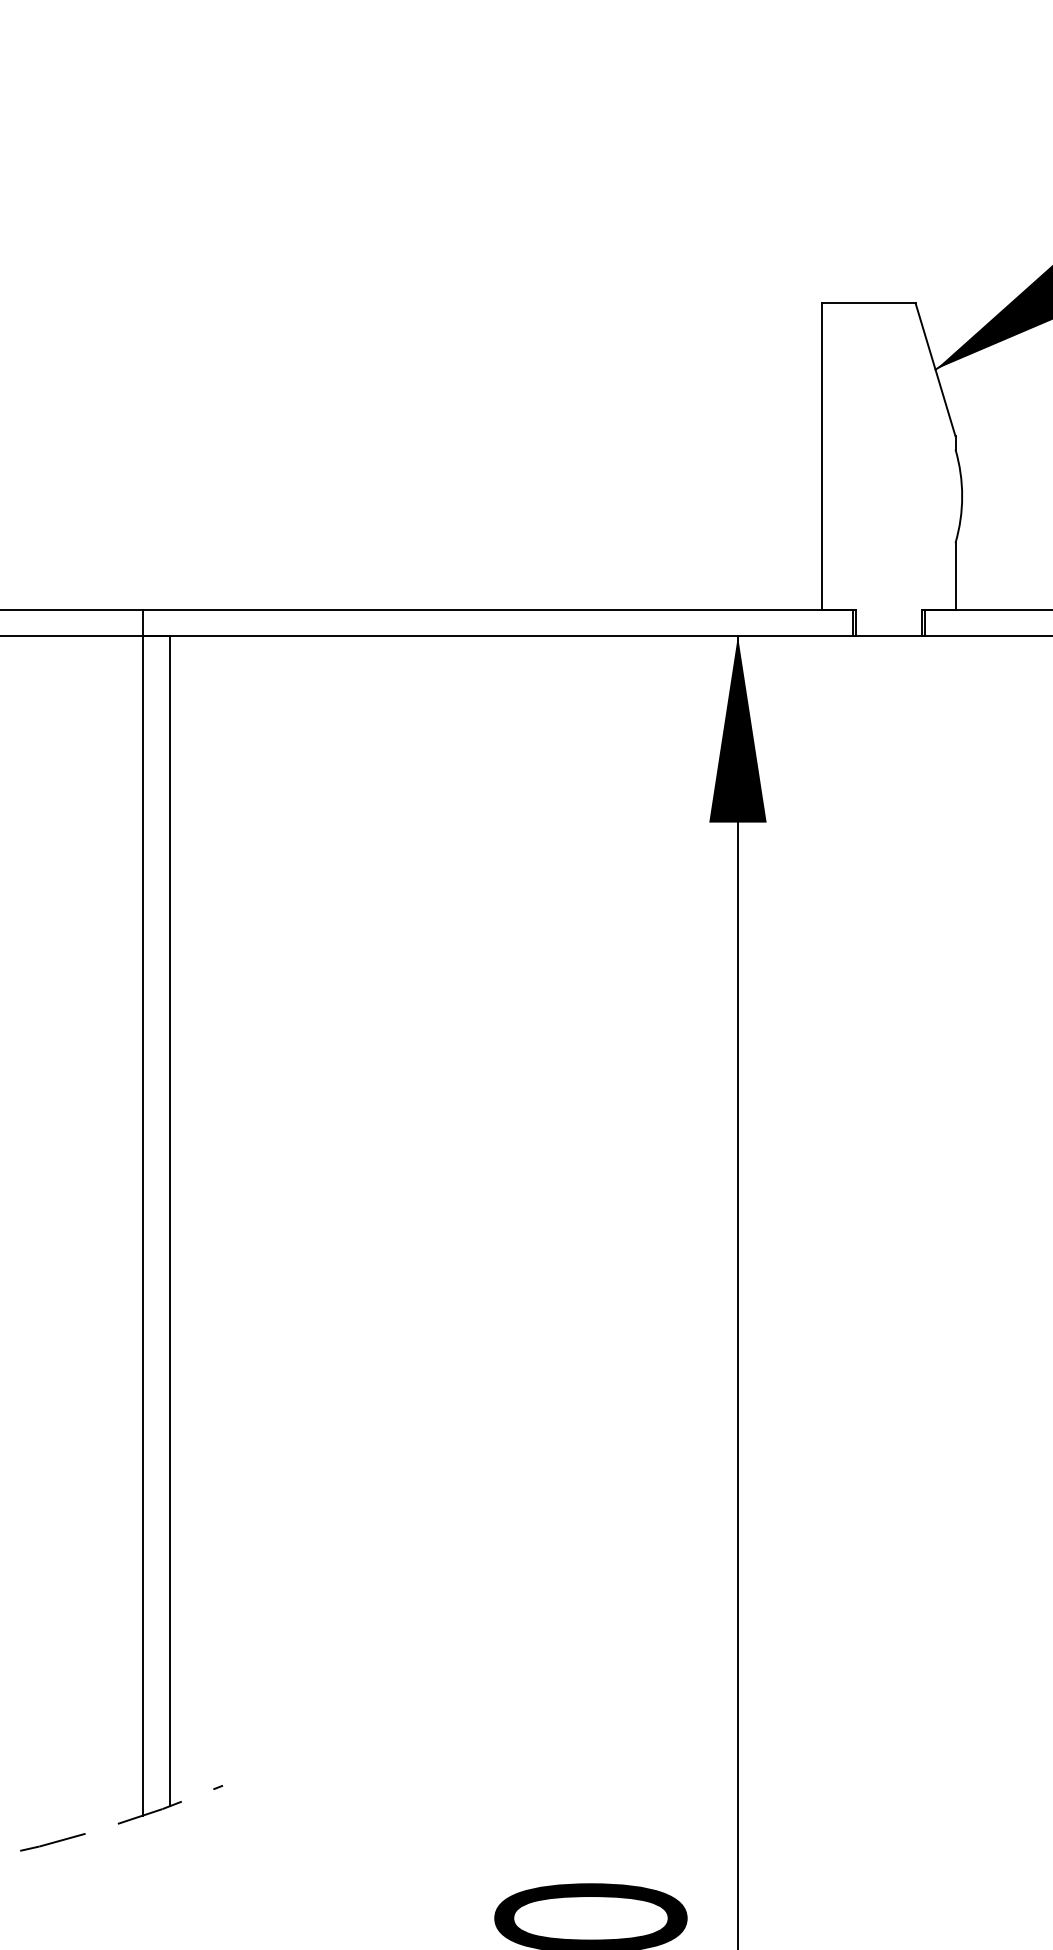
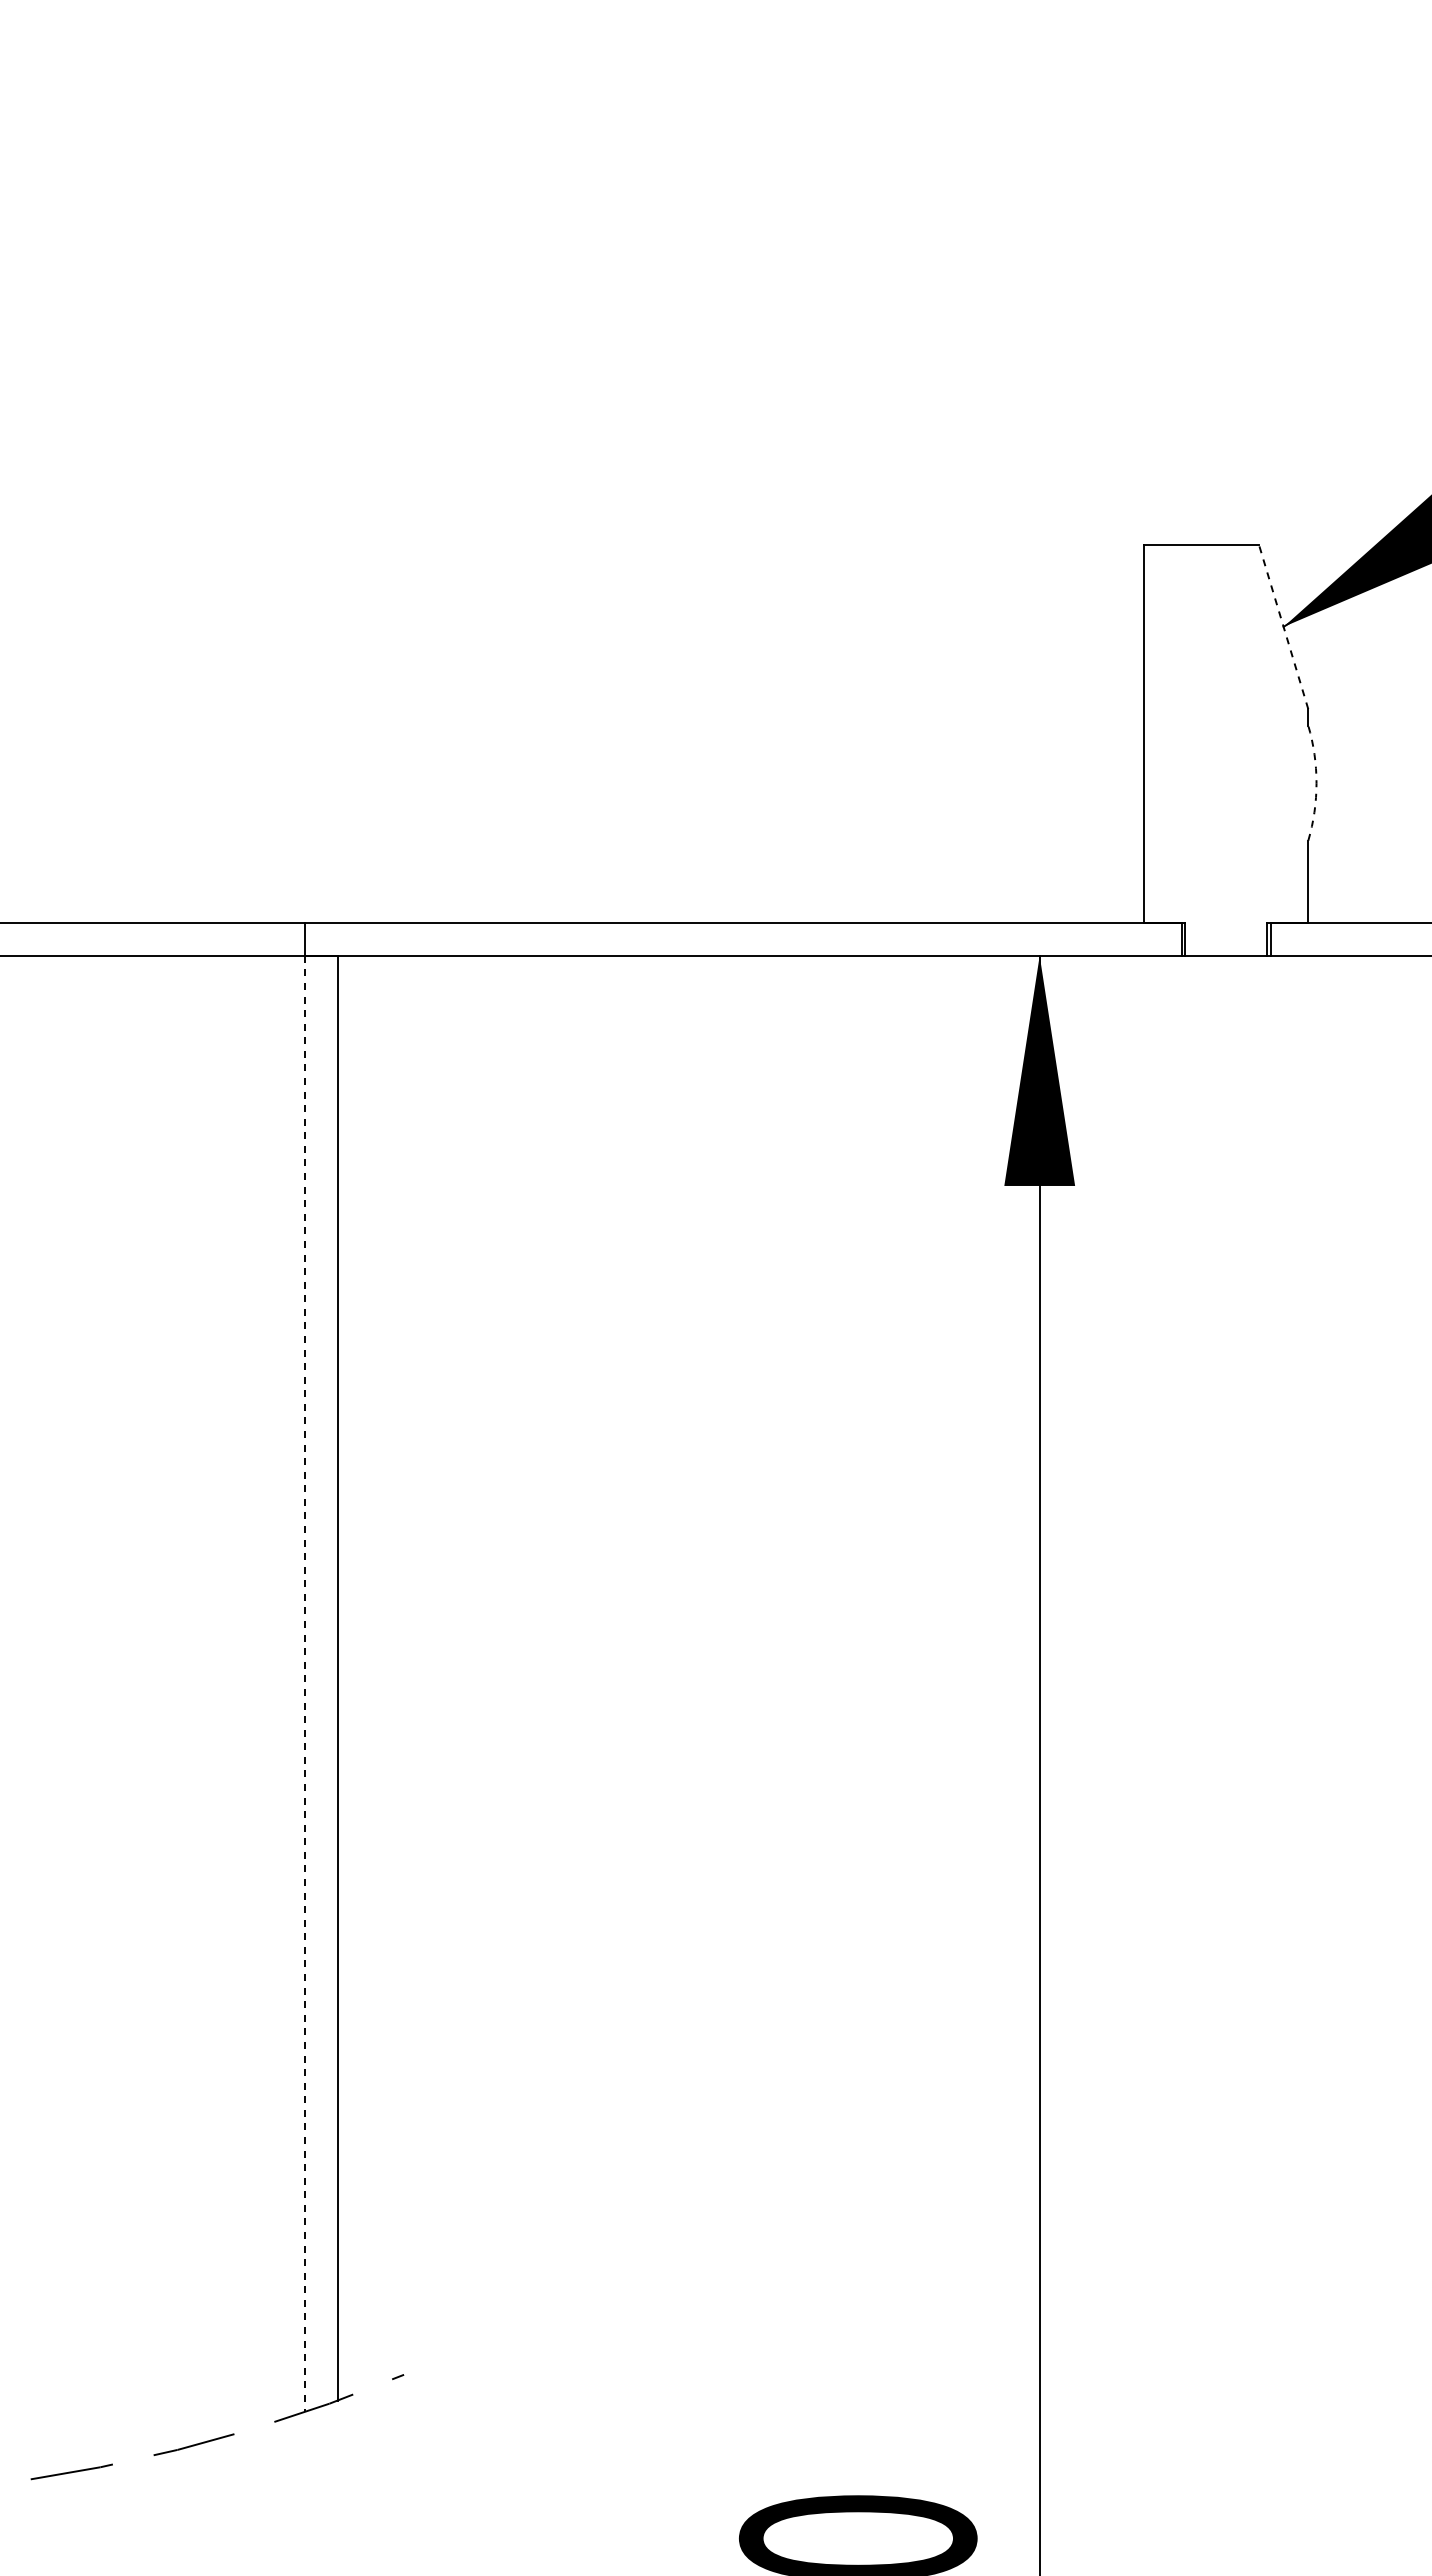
line: (935, 370) -> (1283, 627), solid -> dashed
arc: (962, 496) -> (1316, 783), solid -> dashed
line: (143, 1226) -> (305, 1684), solid -> dashed

